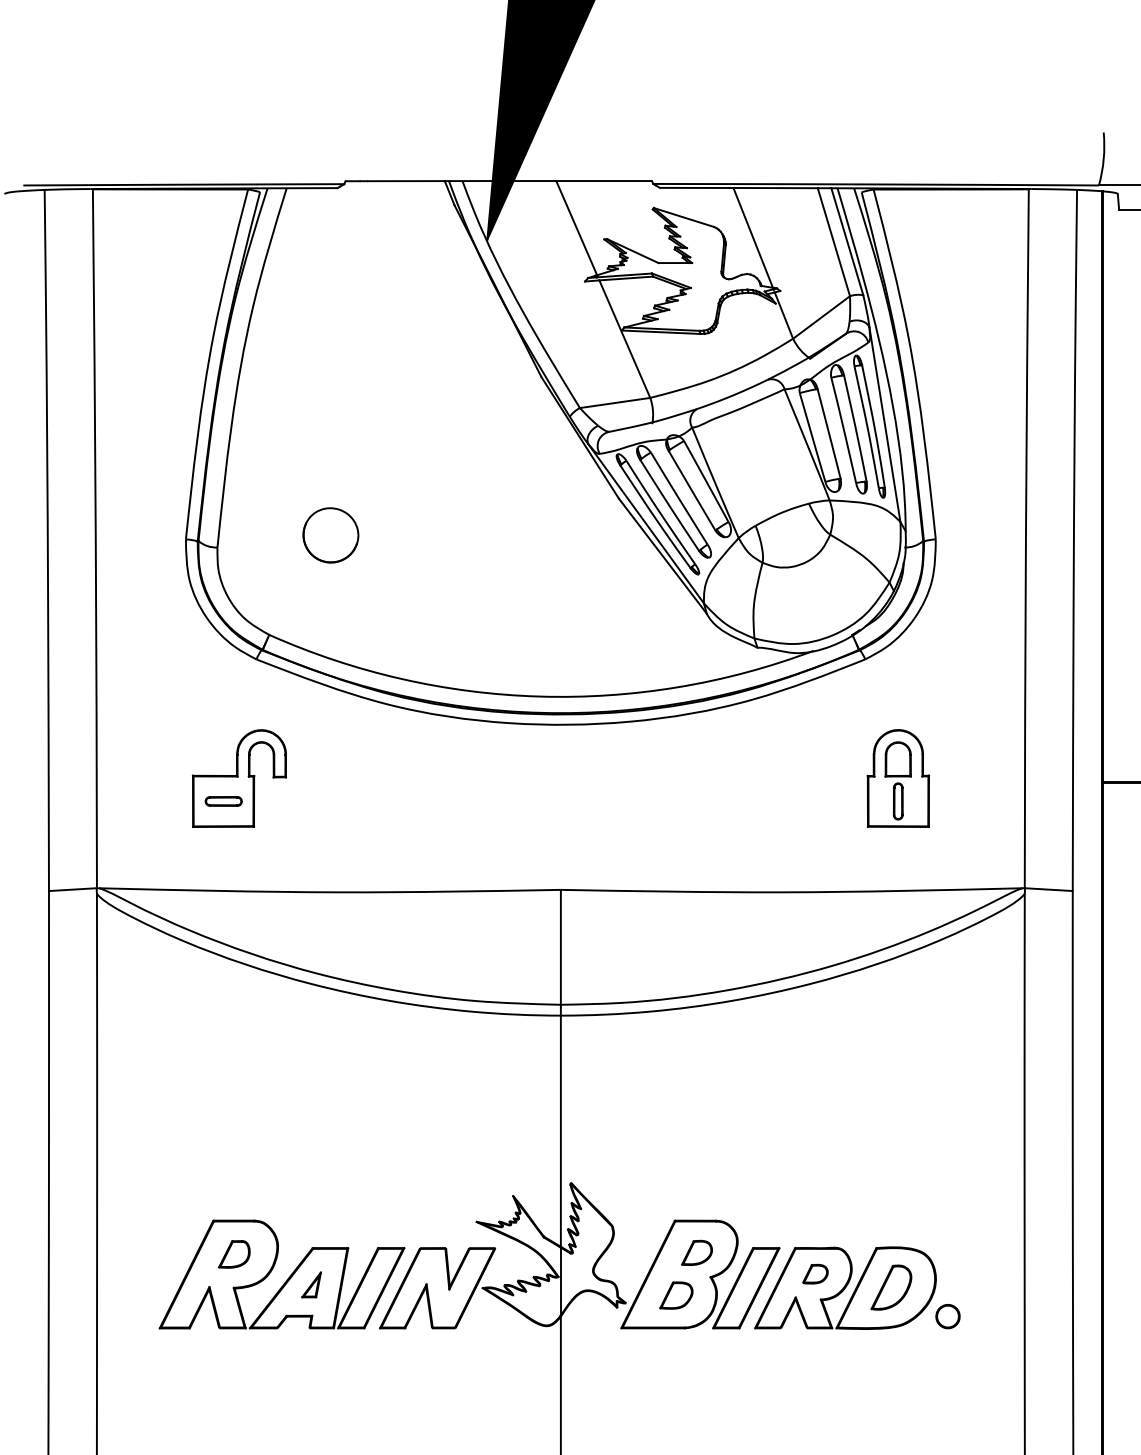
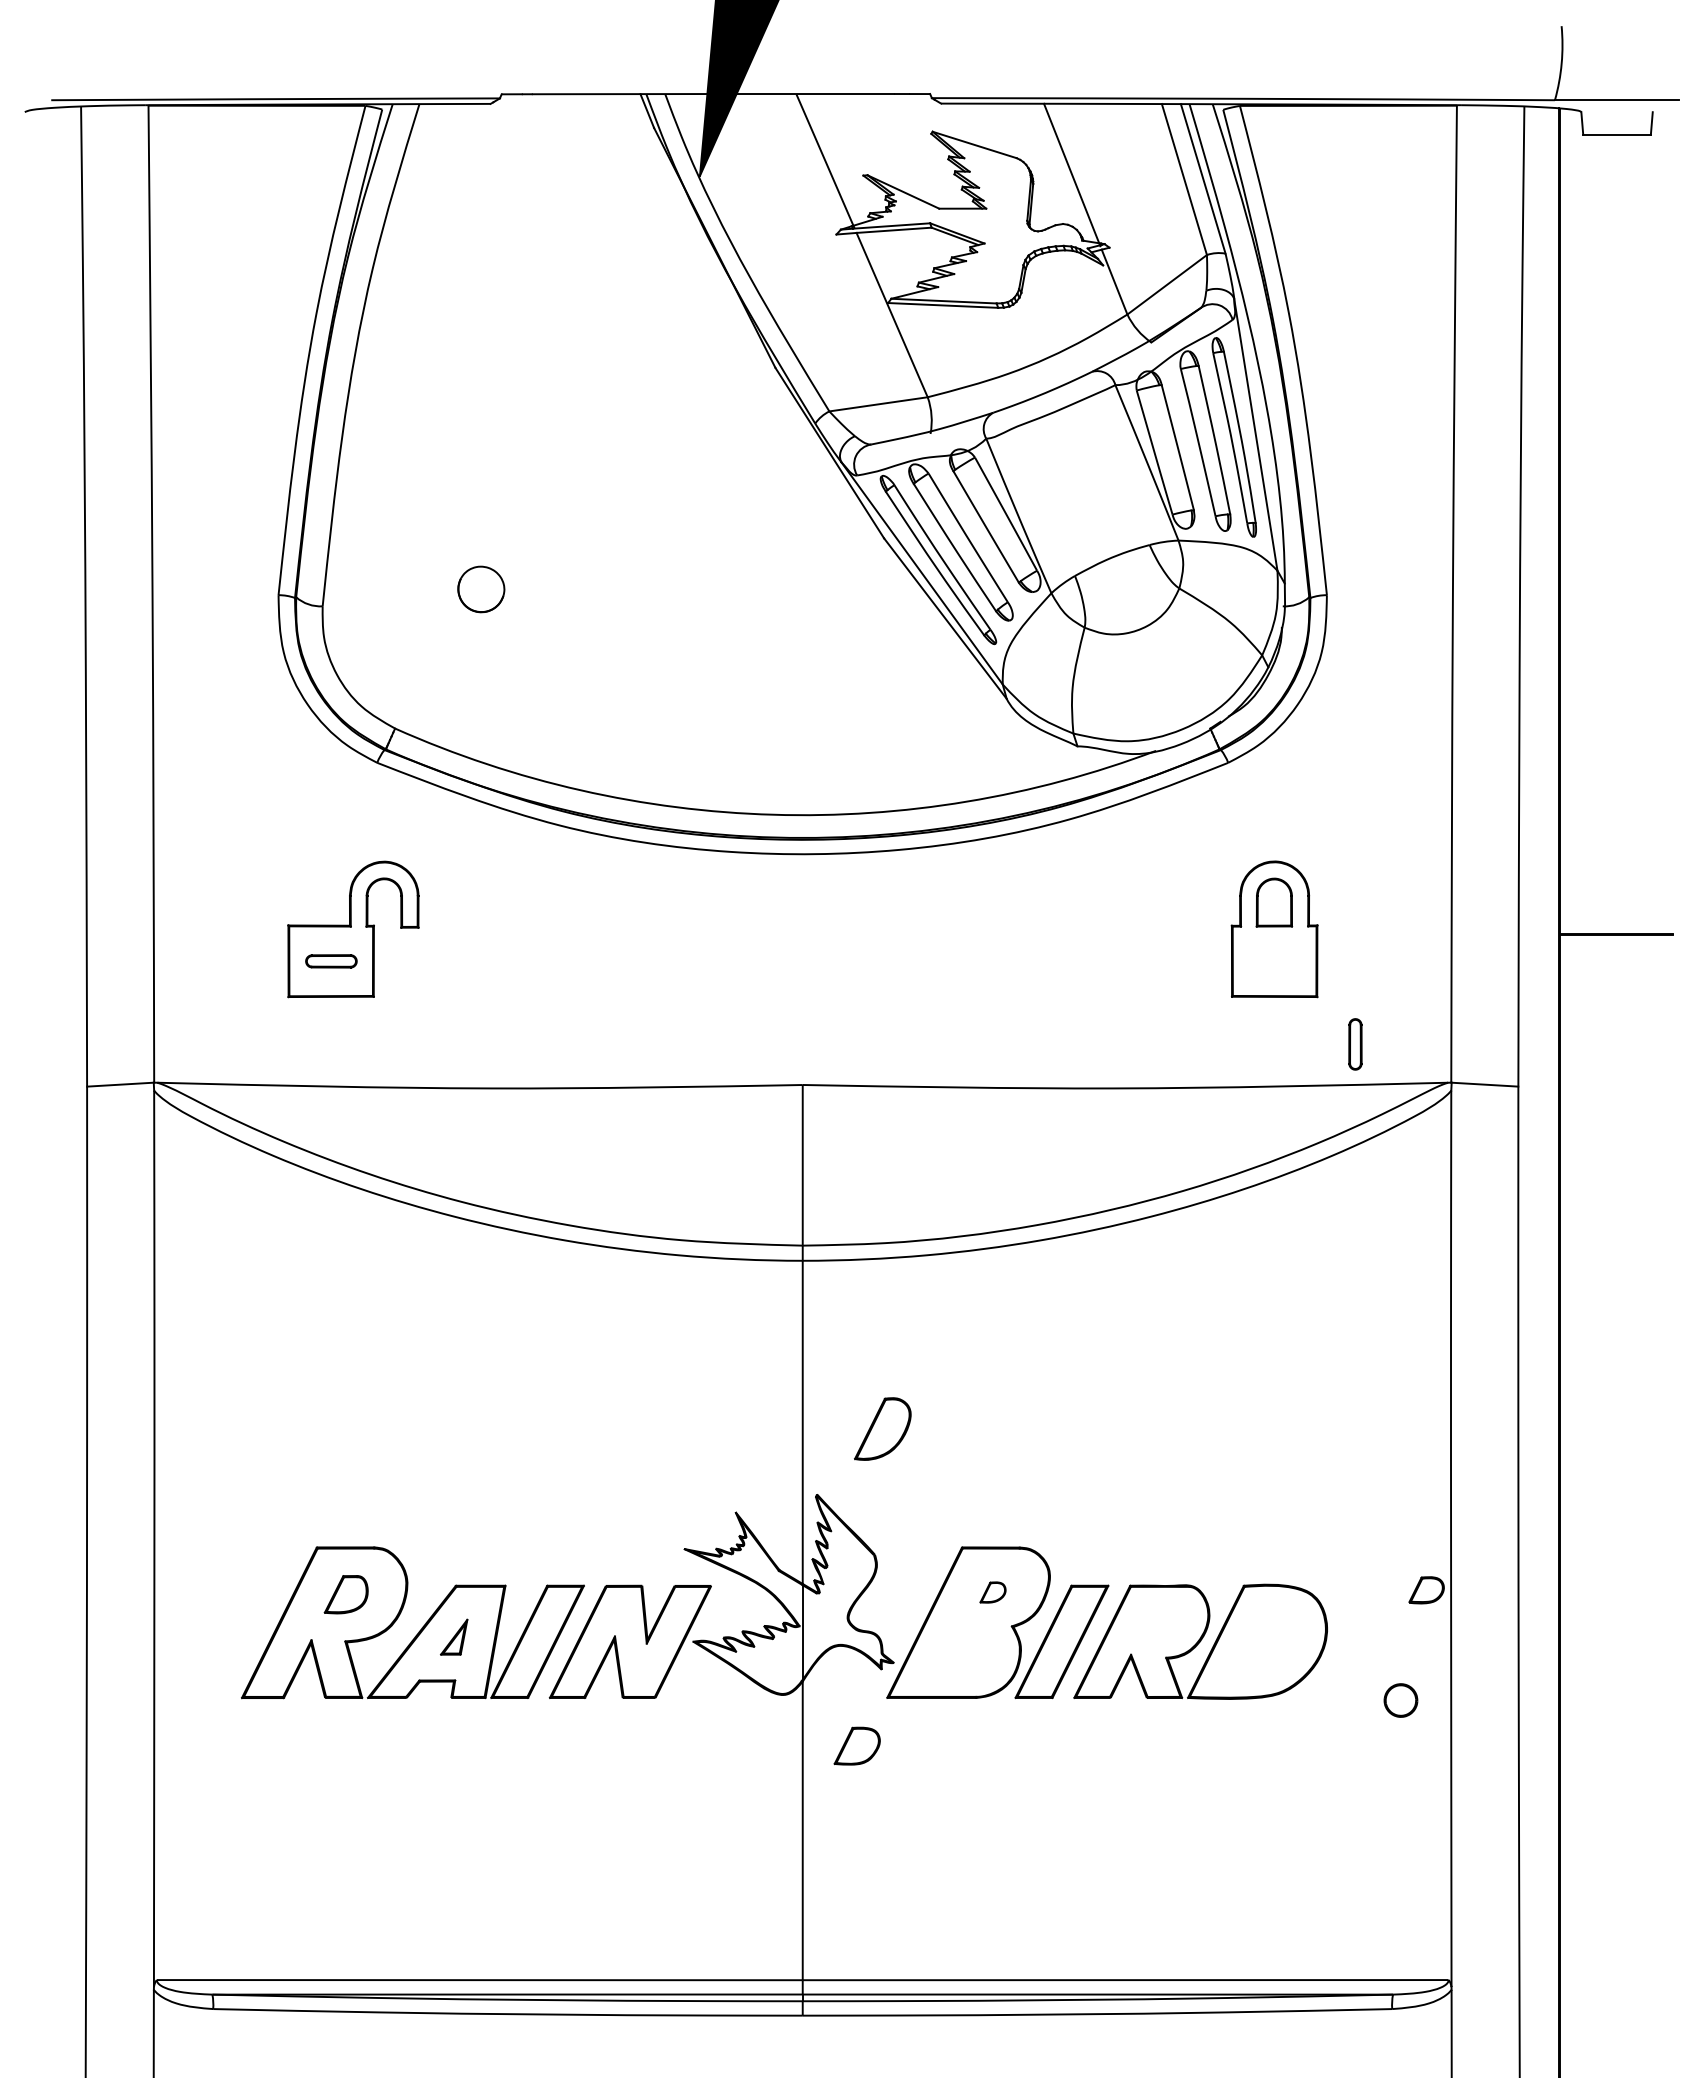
part: (331, 535) -> (481, 589), size x0.6
part: (898, 801) -> (1355, 1044), moved
part: (696, 1252) -> (992, 1592), size x0.6
part: (815, 1274) -> (1426, 1590), moved
part: (891, 1287) -> (882, 1428), moved
part: (675, 1295) -> (856, 1745), moved
part: (947, 1316) -> (1400, 1700), moved

